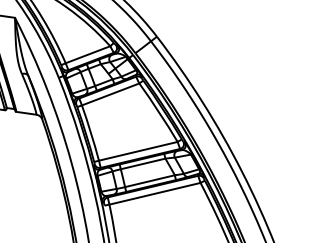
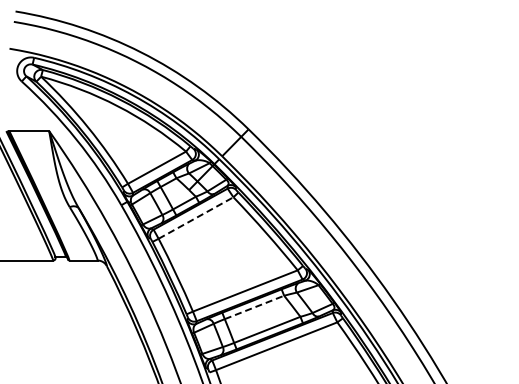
line: (110, 94) -> (196, 218), solid -> dashed
line: (143, 163) -> (254, 307), solid -> dashed

